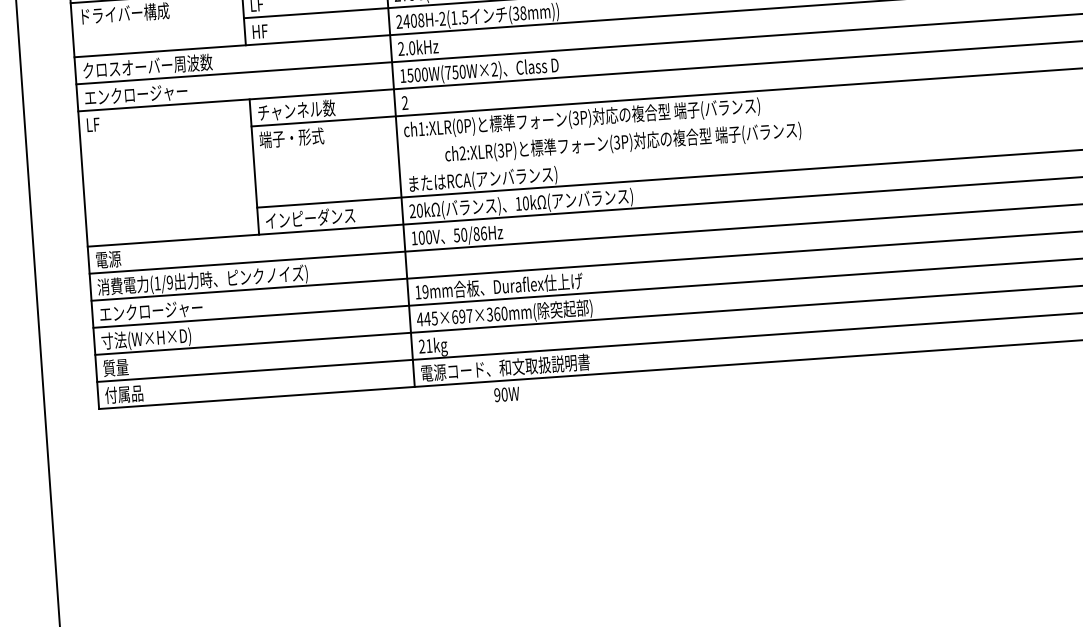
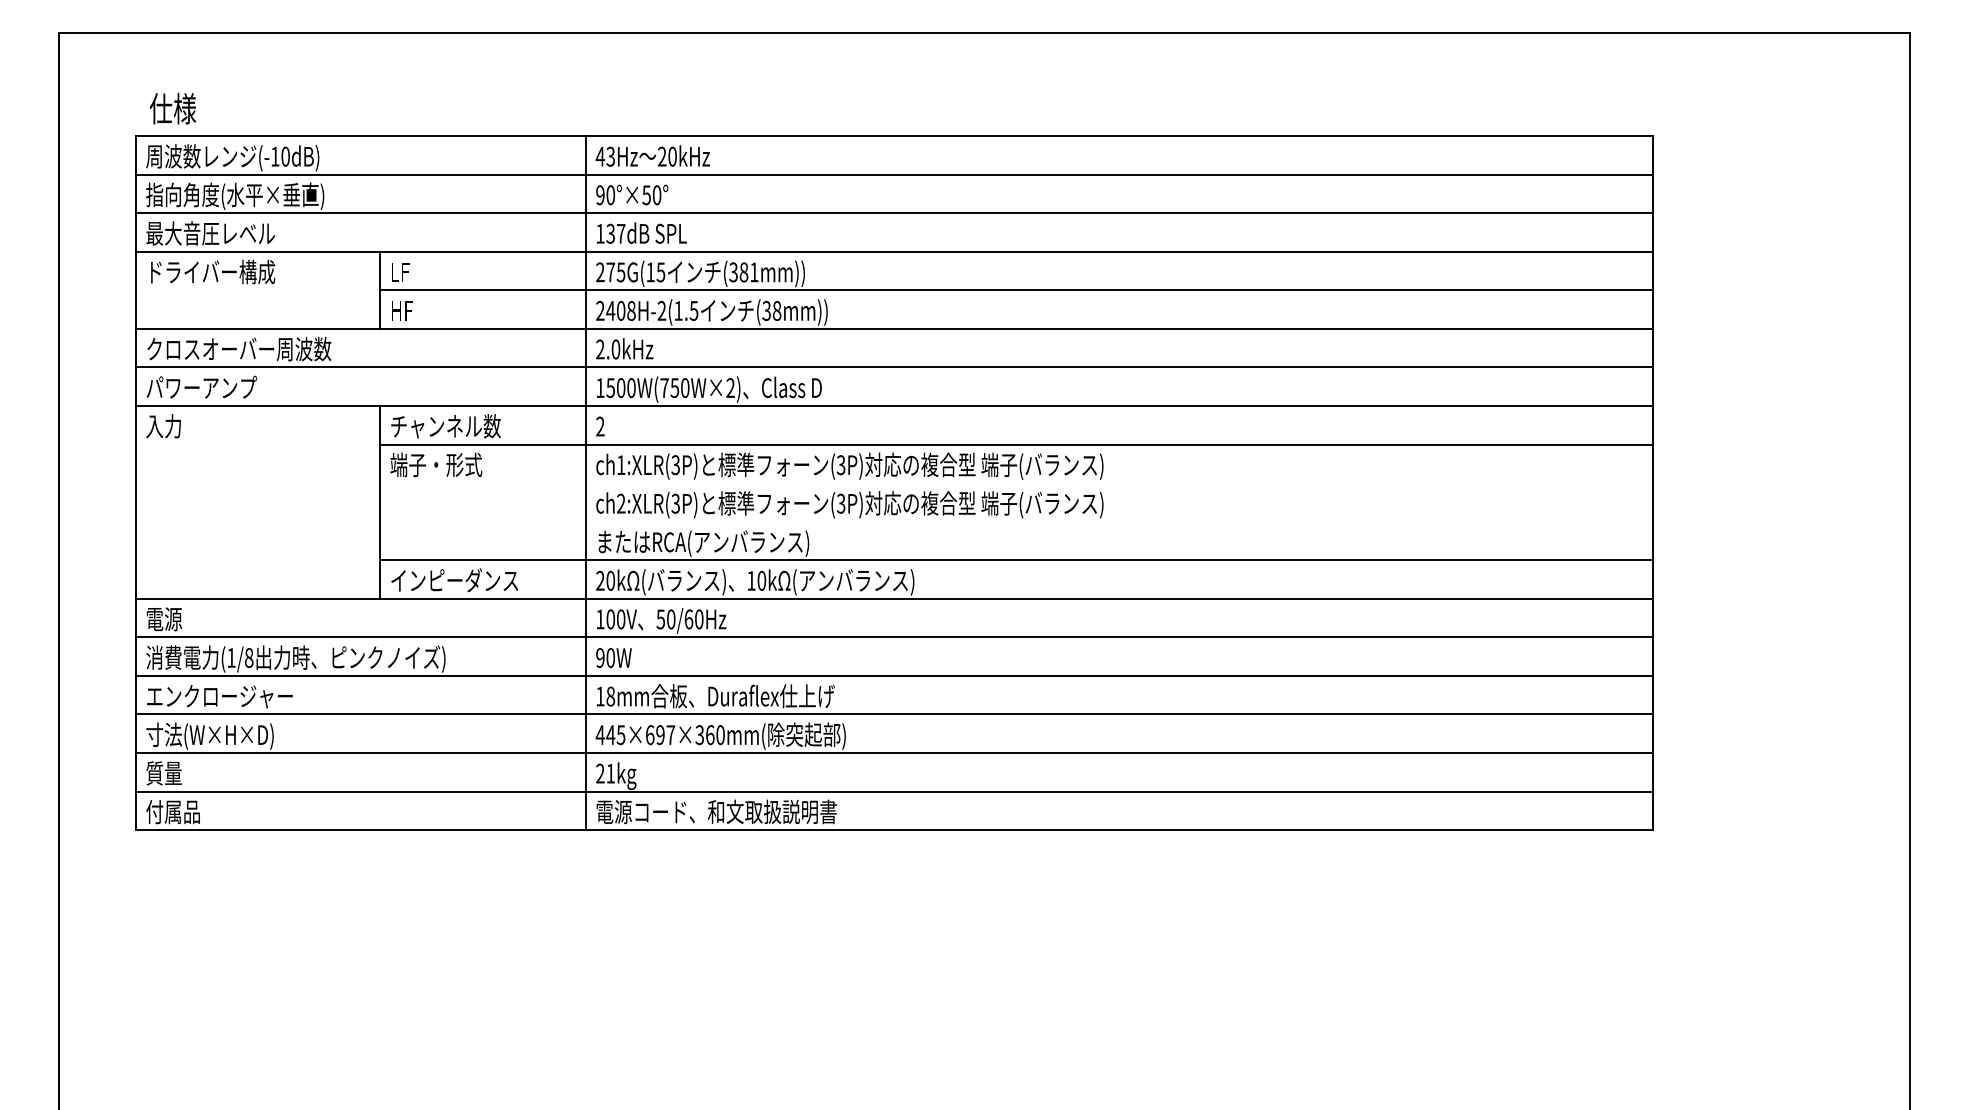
text: (135, 94) -> (219, 387), エンクロージャー -> パワーアンプ
text: (98, 124) -> (163, 426), LF -> 入力
text: (459, 126) -> (675, 465), ch1:XLR(0P) -> ch1:XLR(3P)
text: (622, 142) -> (849, 504), moved
text: (479, 233) -> (693, 619), 50/86Hz -> 50/60Hz
text: (169, 282) -> (248, 657), (1/9 -> (1/8
text: (425, 291) -> (610, 696), 19mm -> 18mm
text: (506, 394) -> (613, 657), moved

